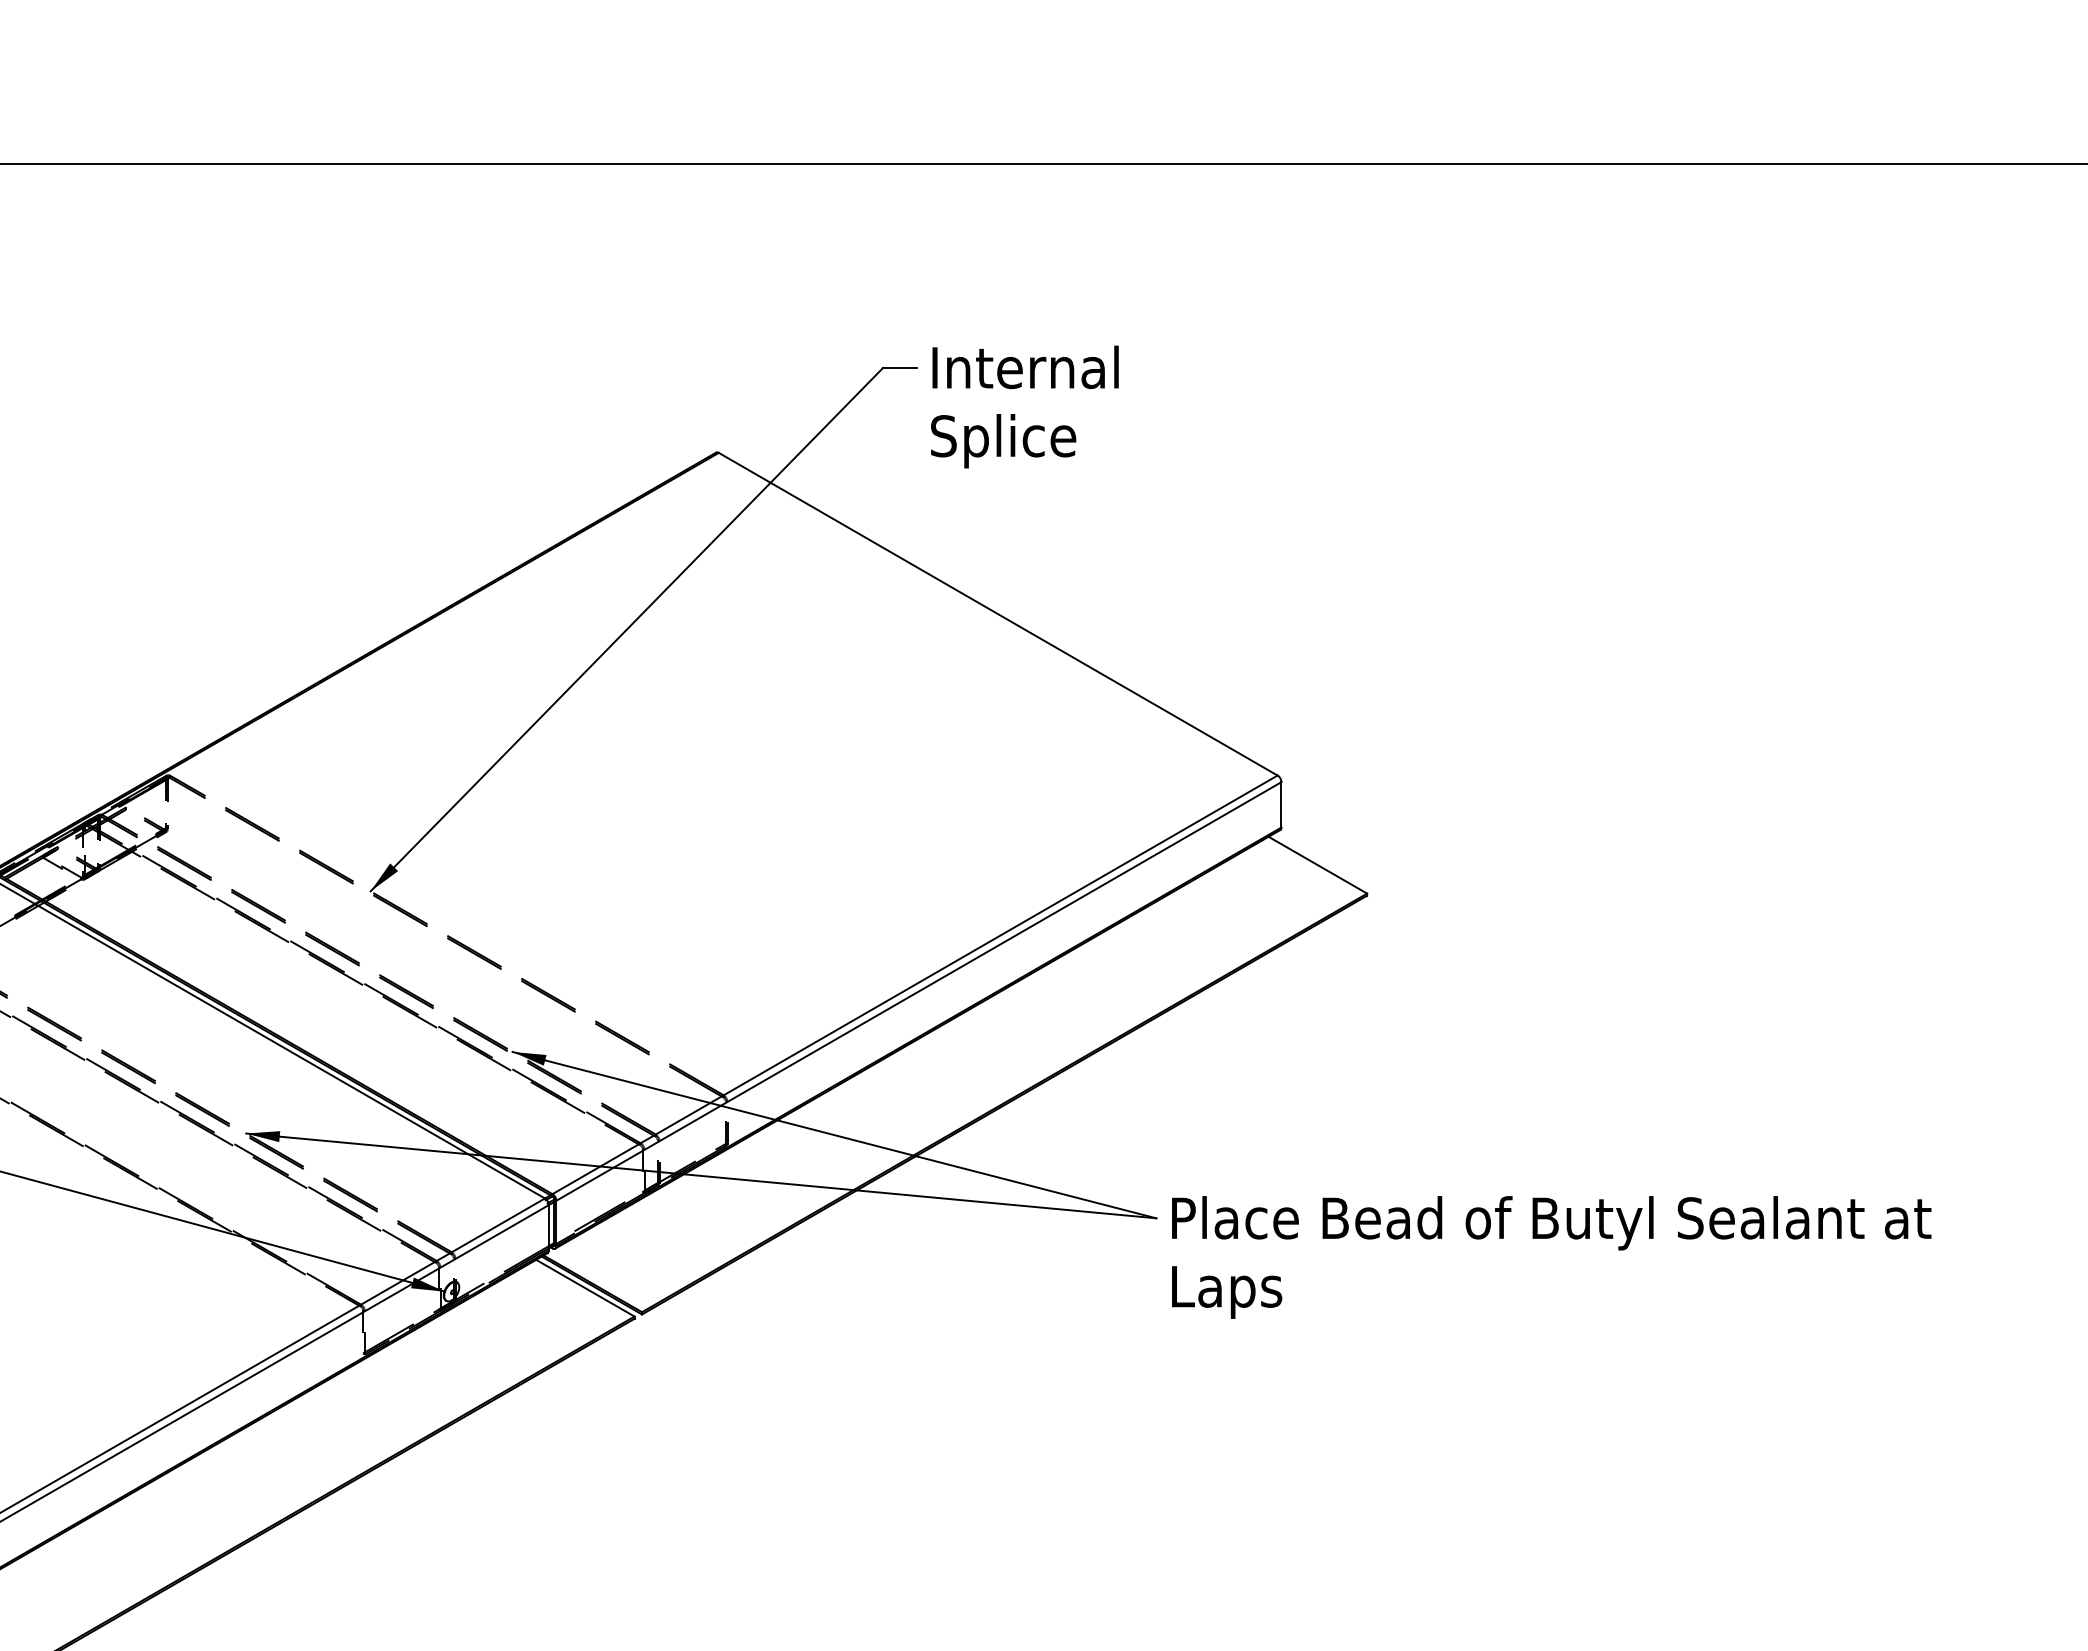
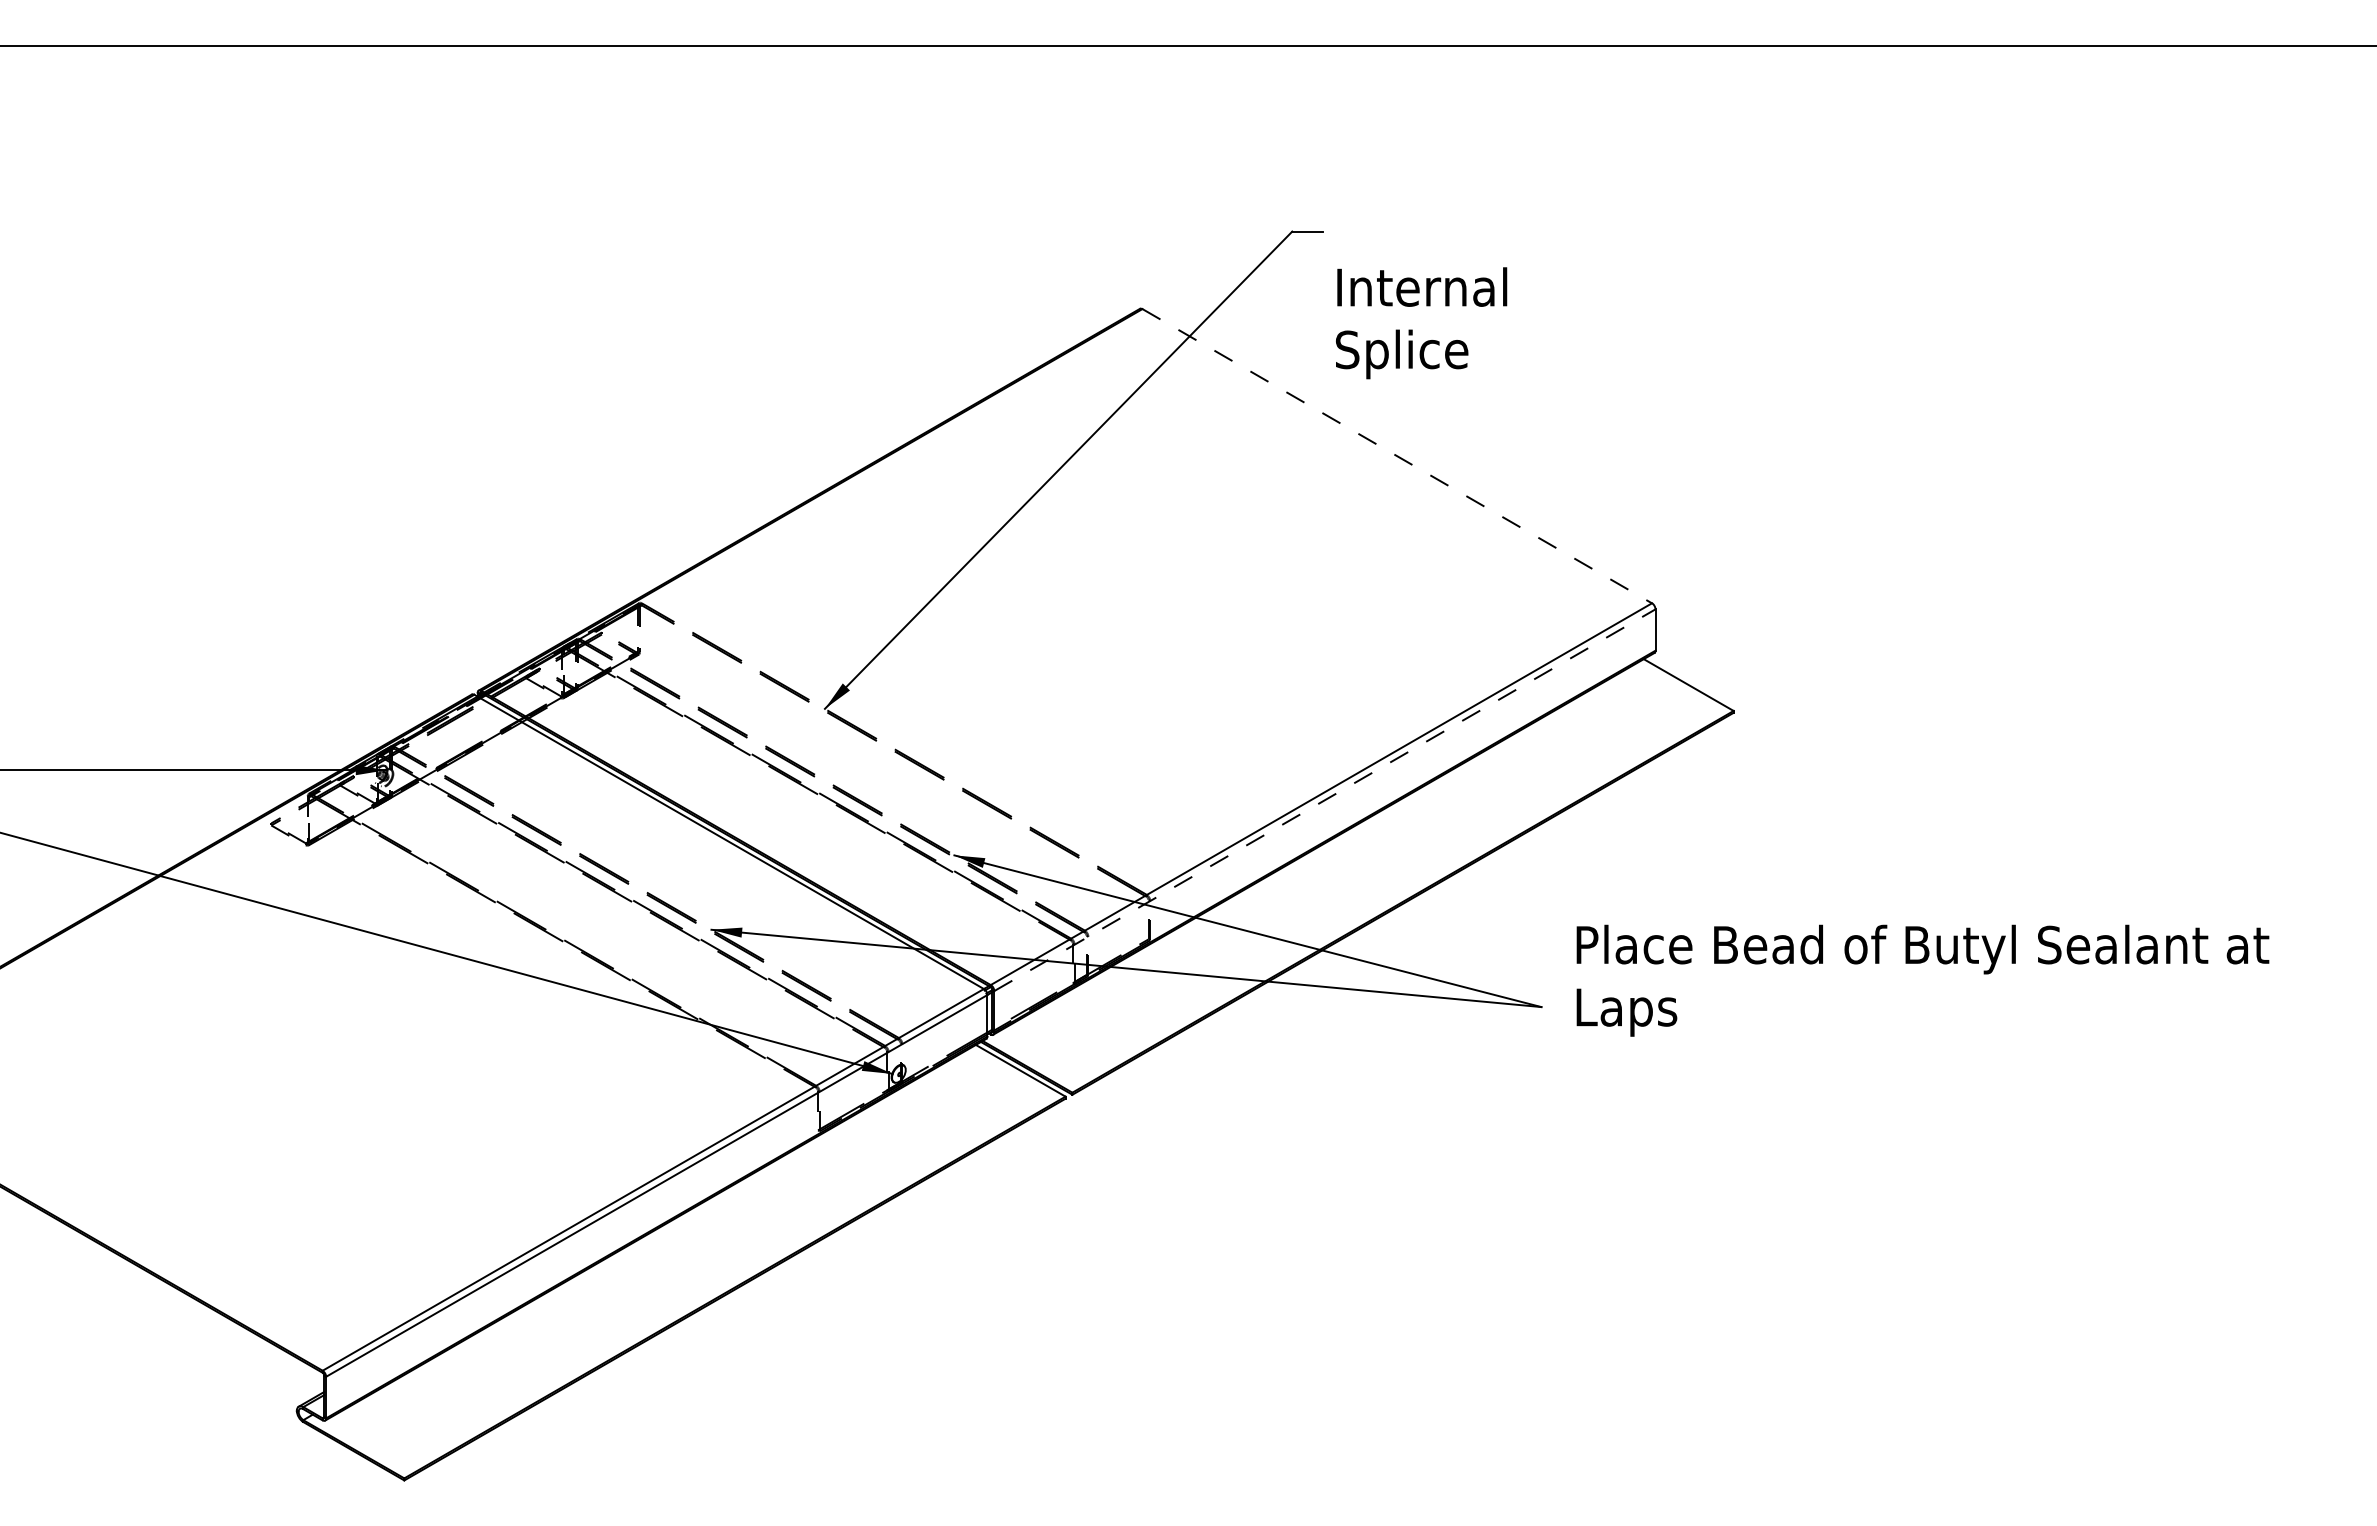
text: (1024, 407) -> (1421, 323), moved
line: (998, 614) -> (1397, 456), solid -> dashed
line: (918, 991) -> (1324, 800), solid -> dashed
text: (1551, 1257) -> (1922, 980), moved

